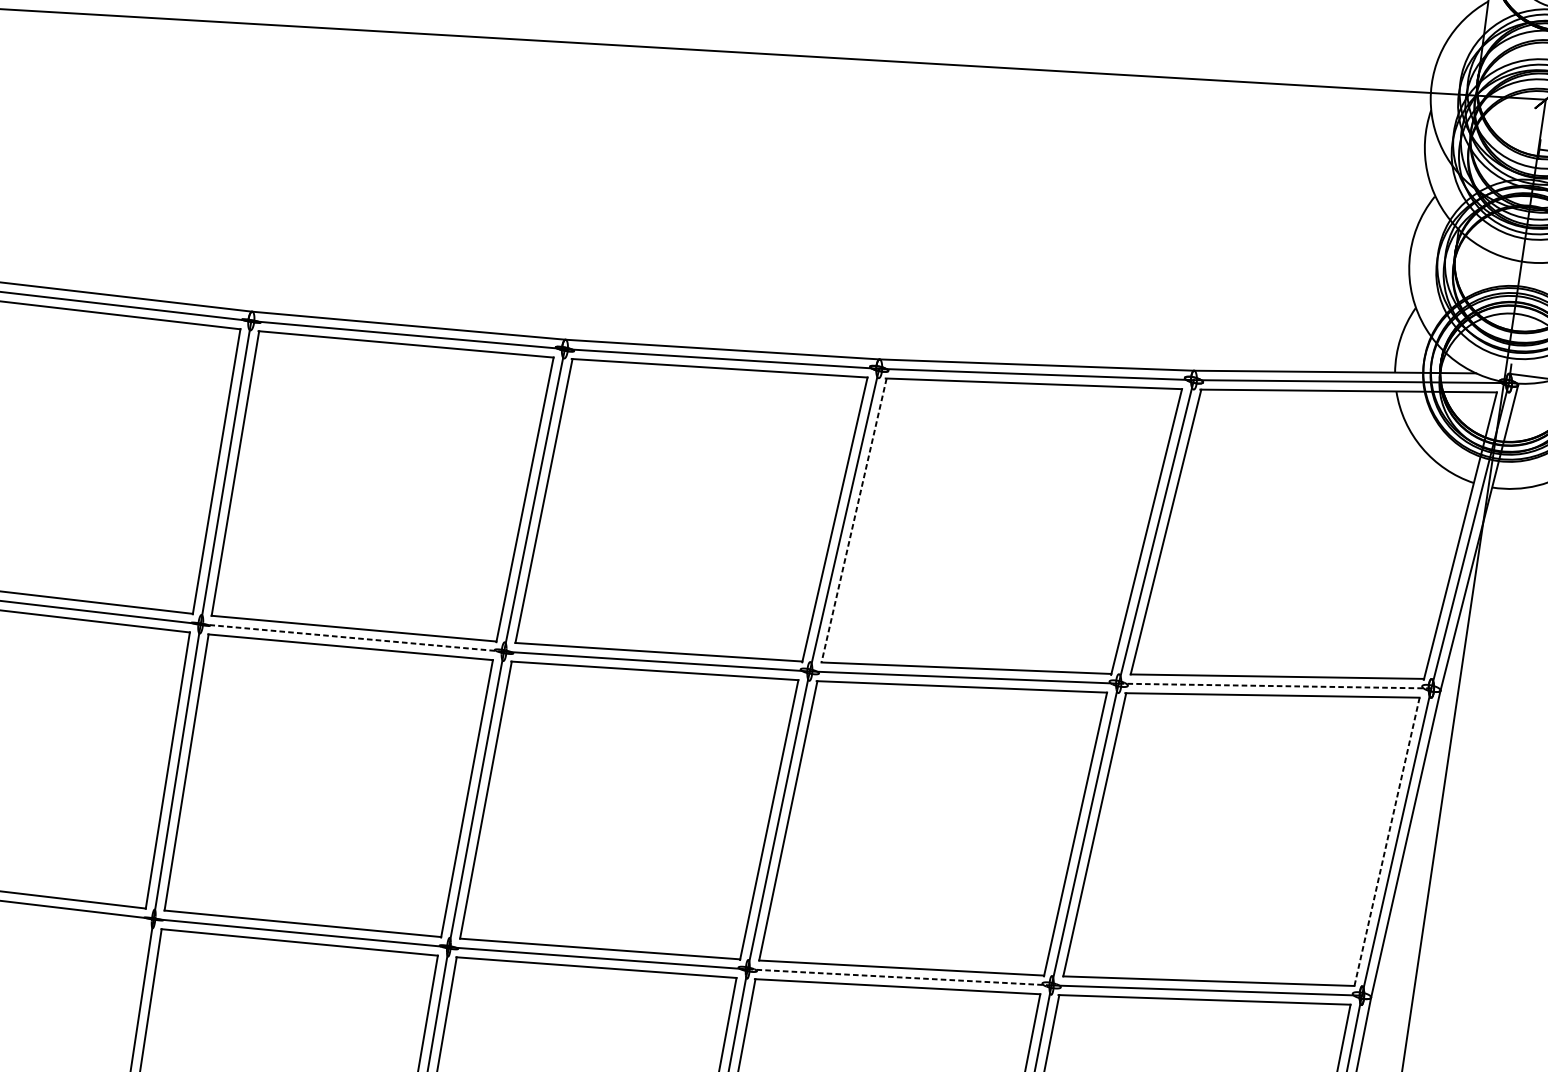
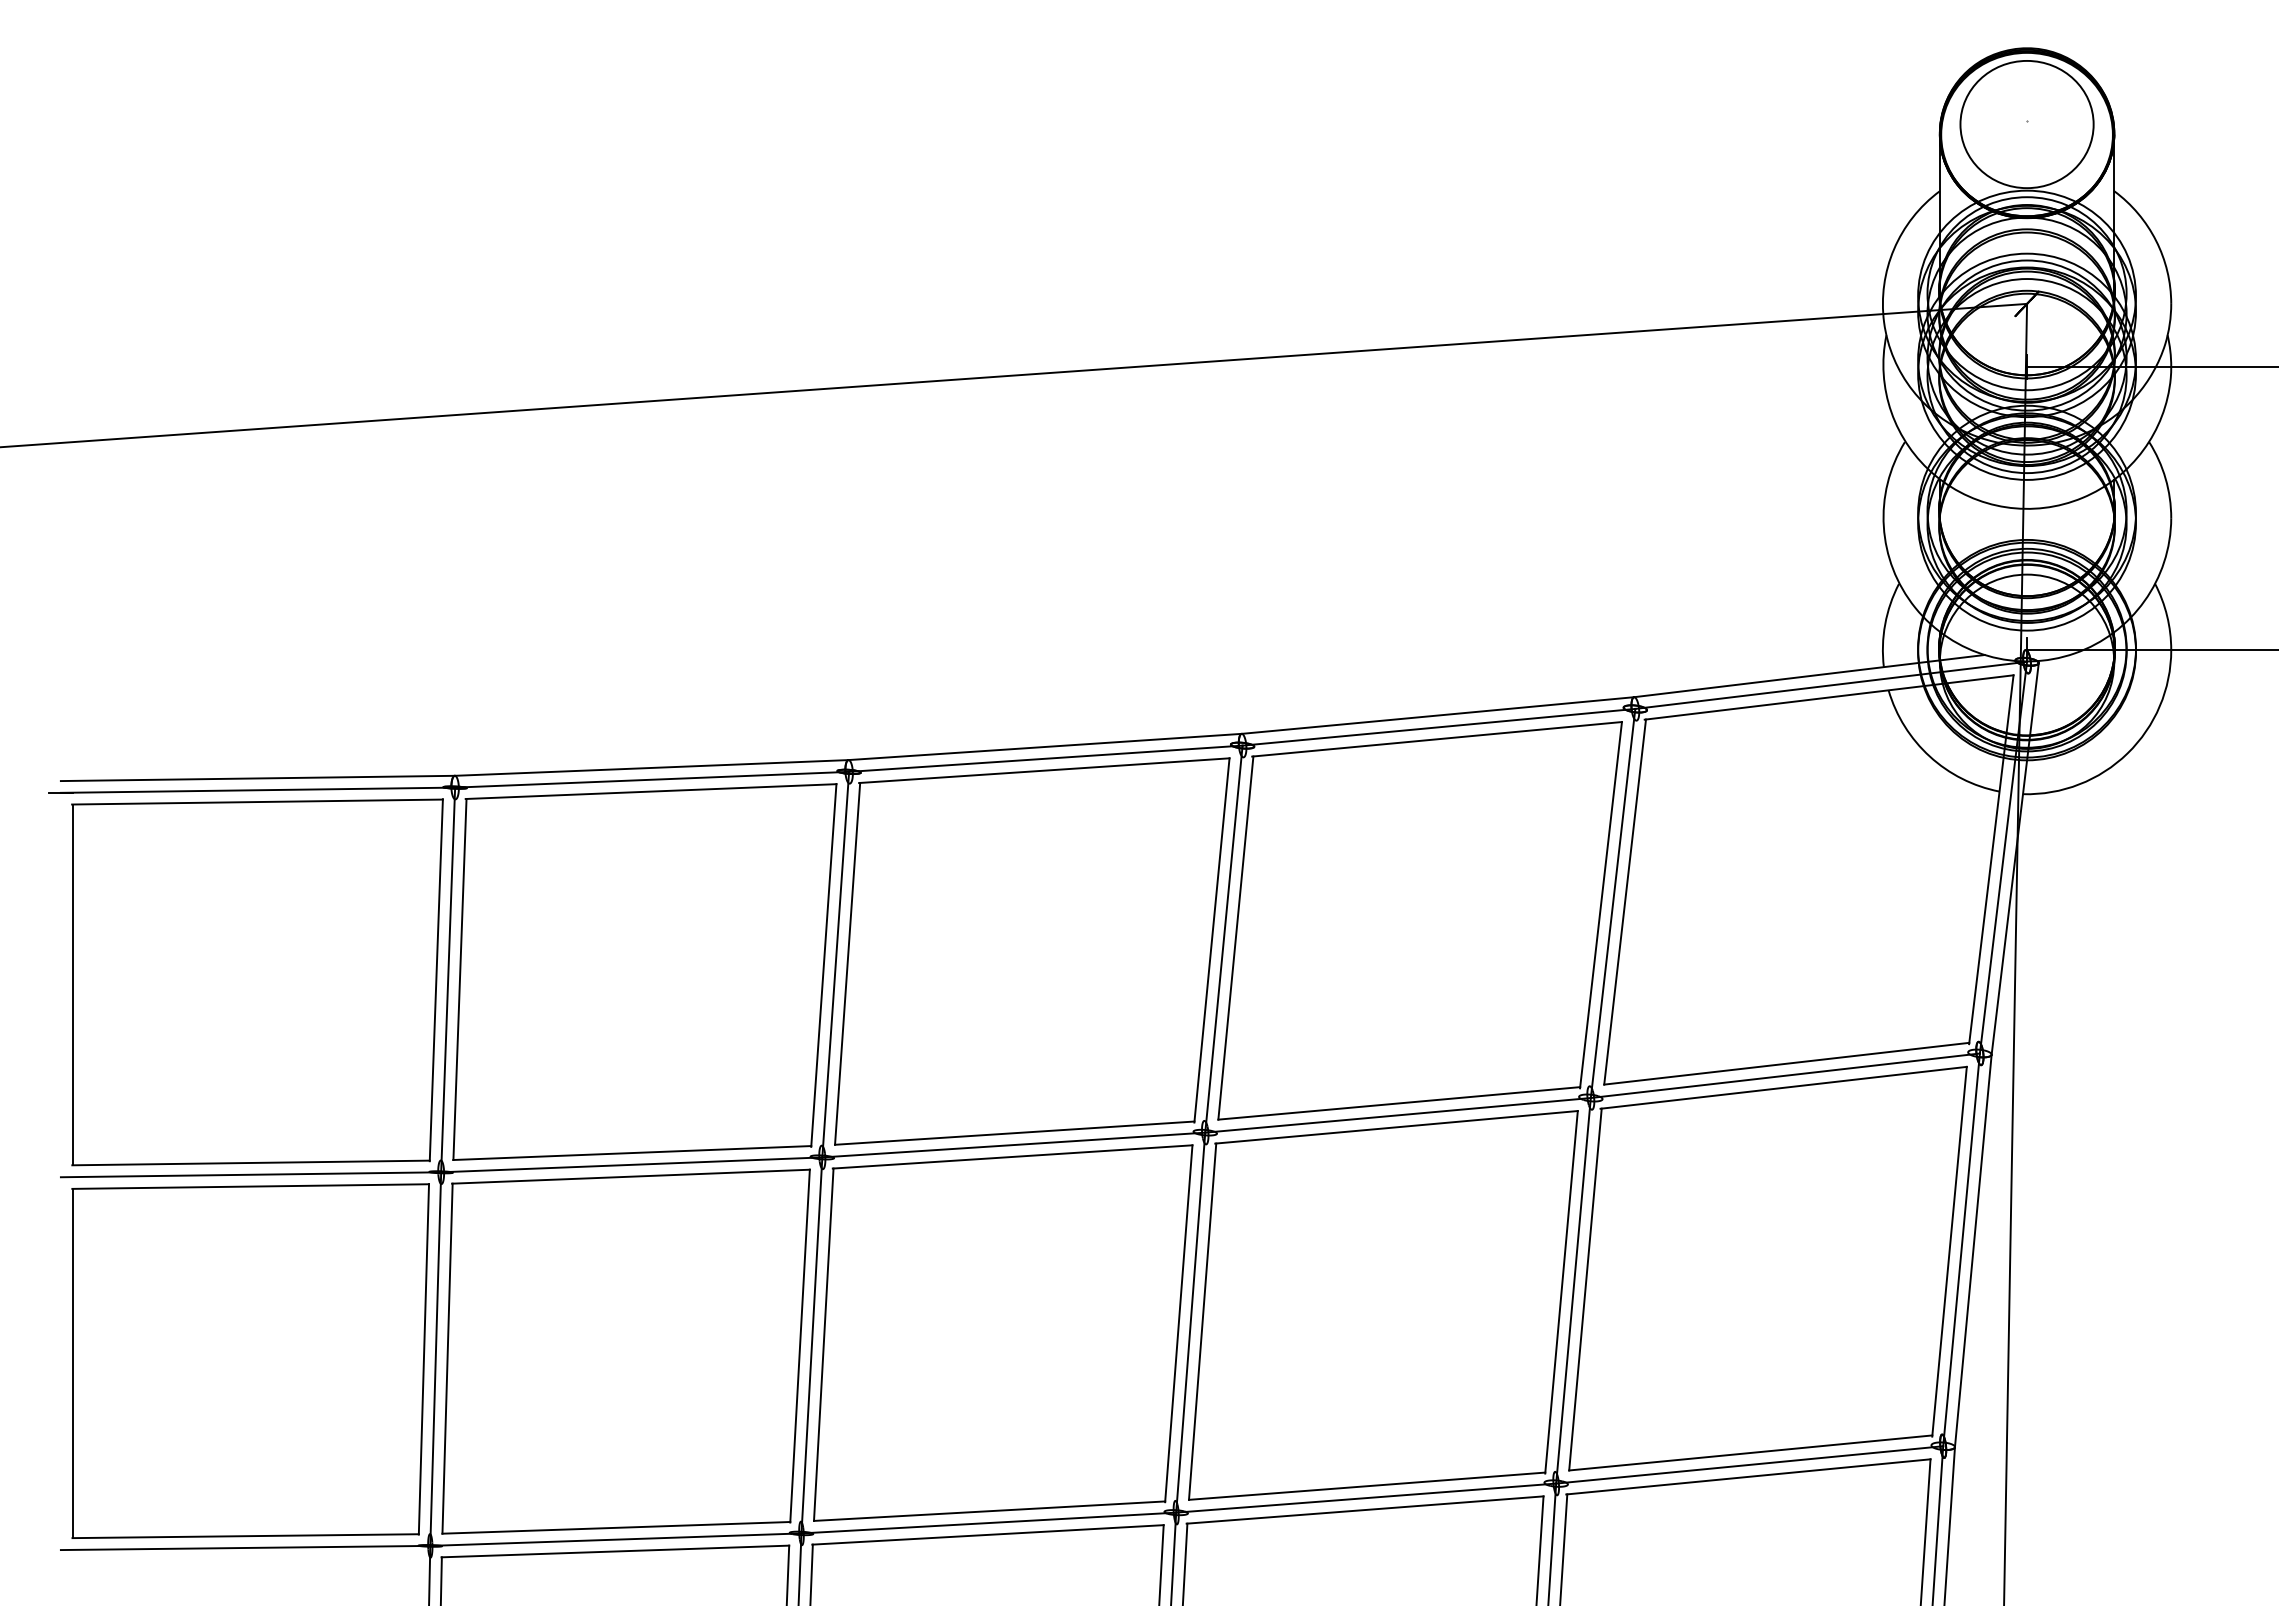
line: (853, 520) -> (1235, 938), dashed -> solid
line: (352, 637) -> (631, 1164), dashed -> solid
line: (1275, 685) -> (1785, 1075), dashed -> solid
line: (1386, 842) -> (1949, 1251), dashed -> solid
line: (899, 977) -> (1366, 1498), dashed -> solid

